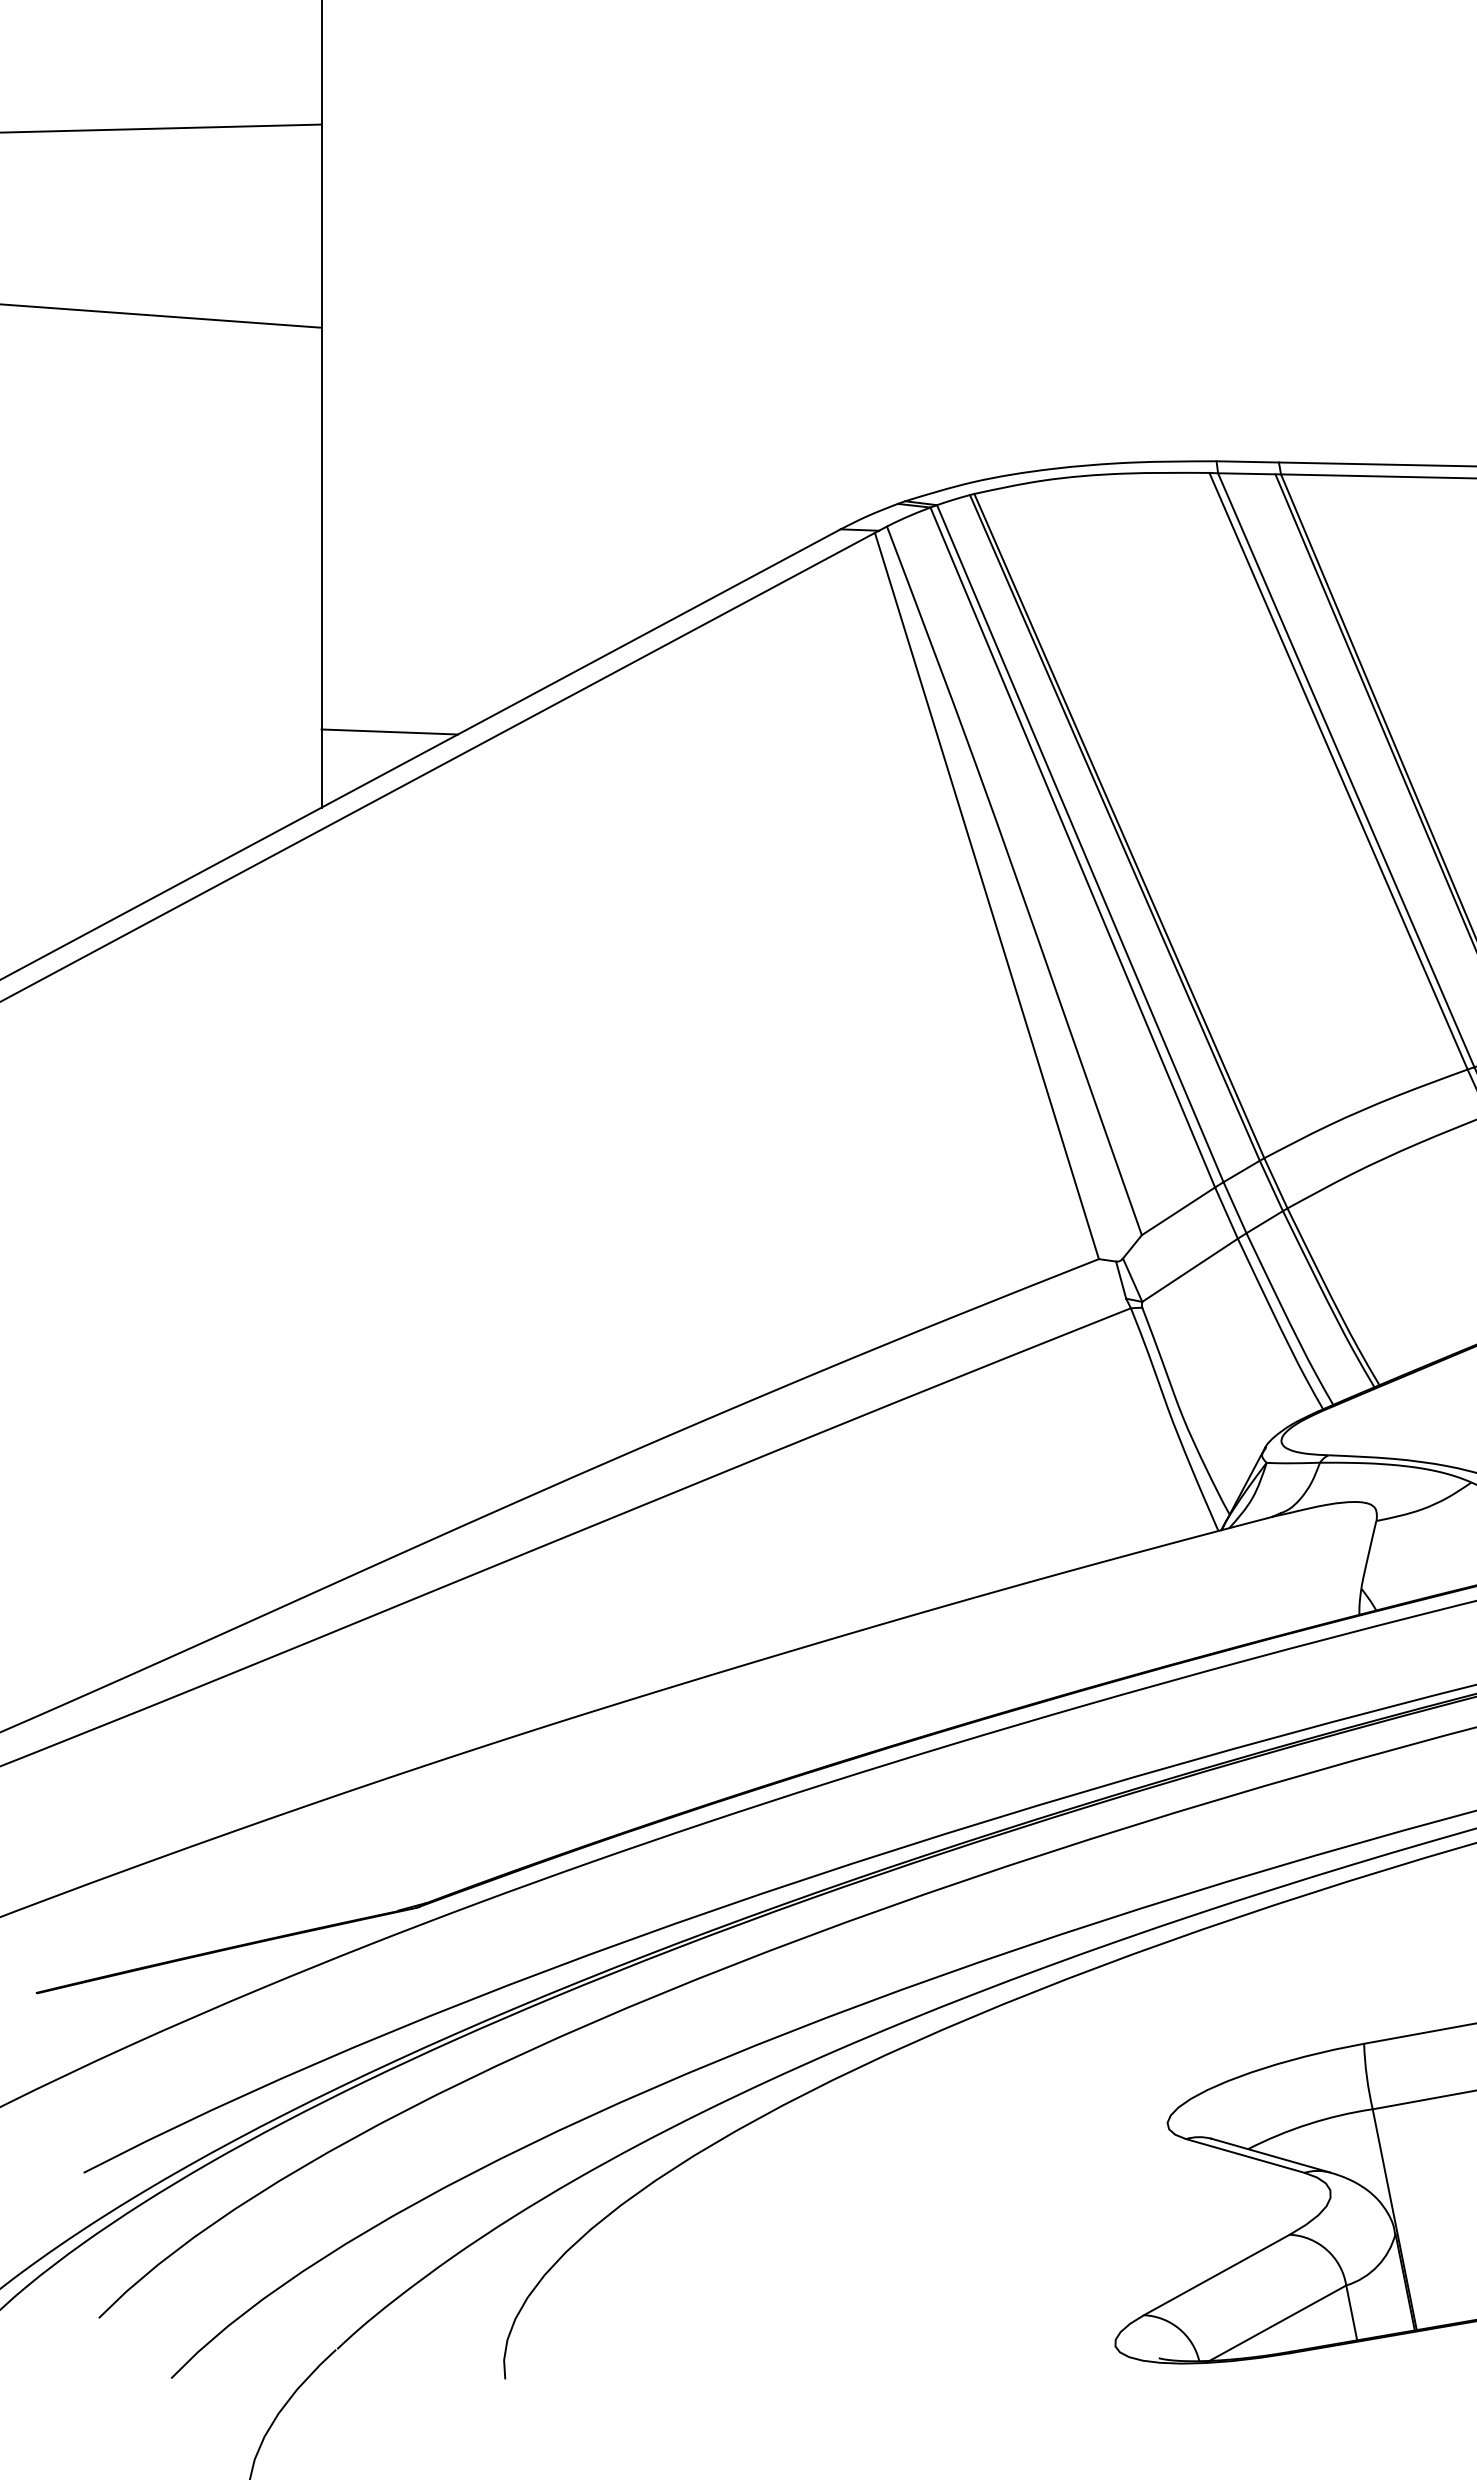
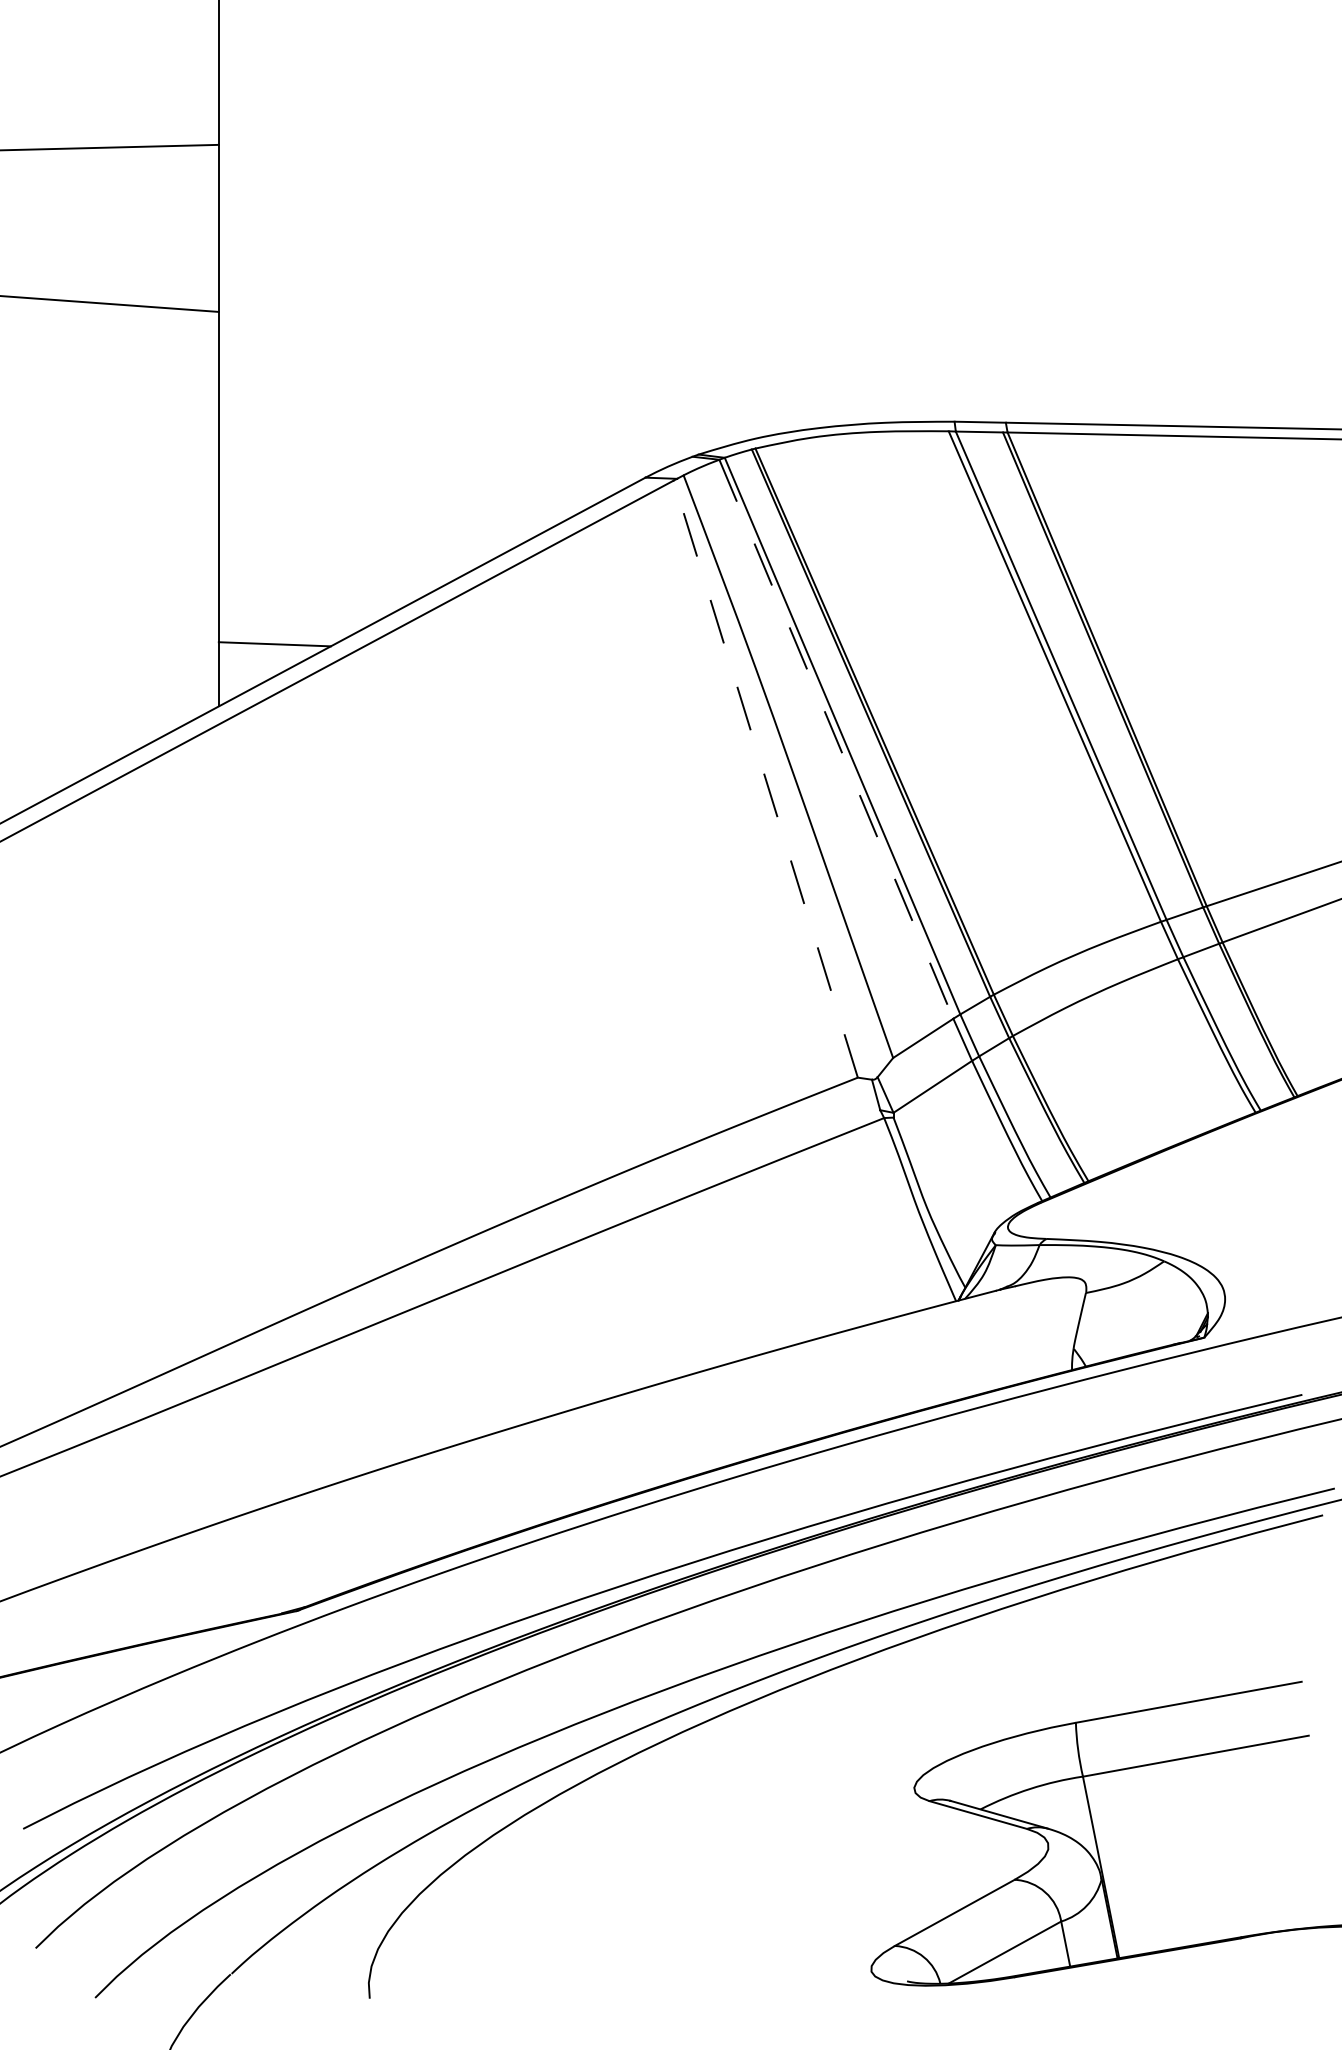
line: (1072, 847) -> (836, 739), solid -> dashed
line: (986, 895) -> (765, 778), solid -> dashed

